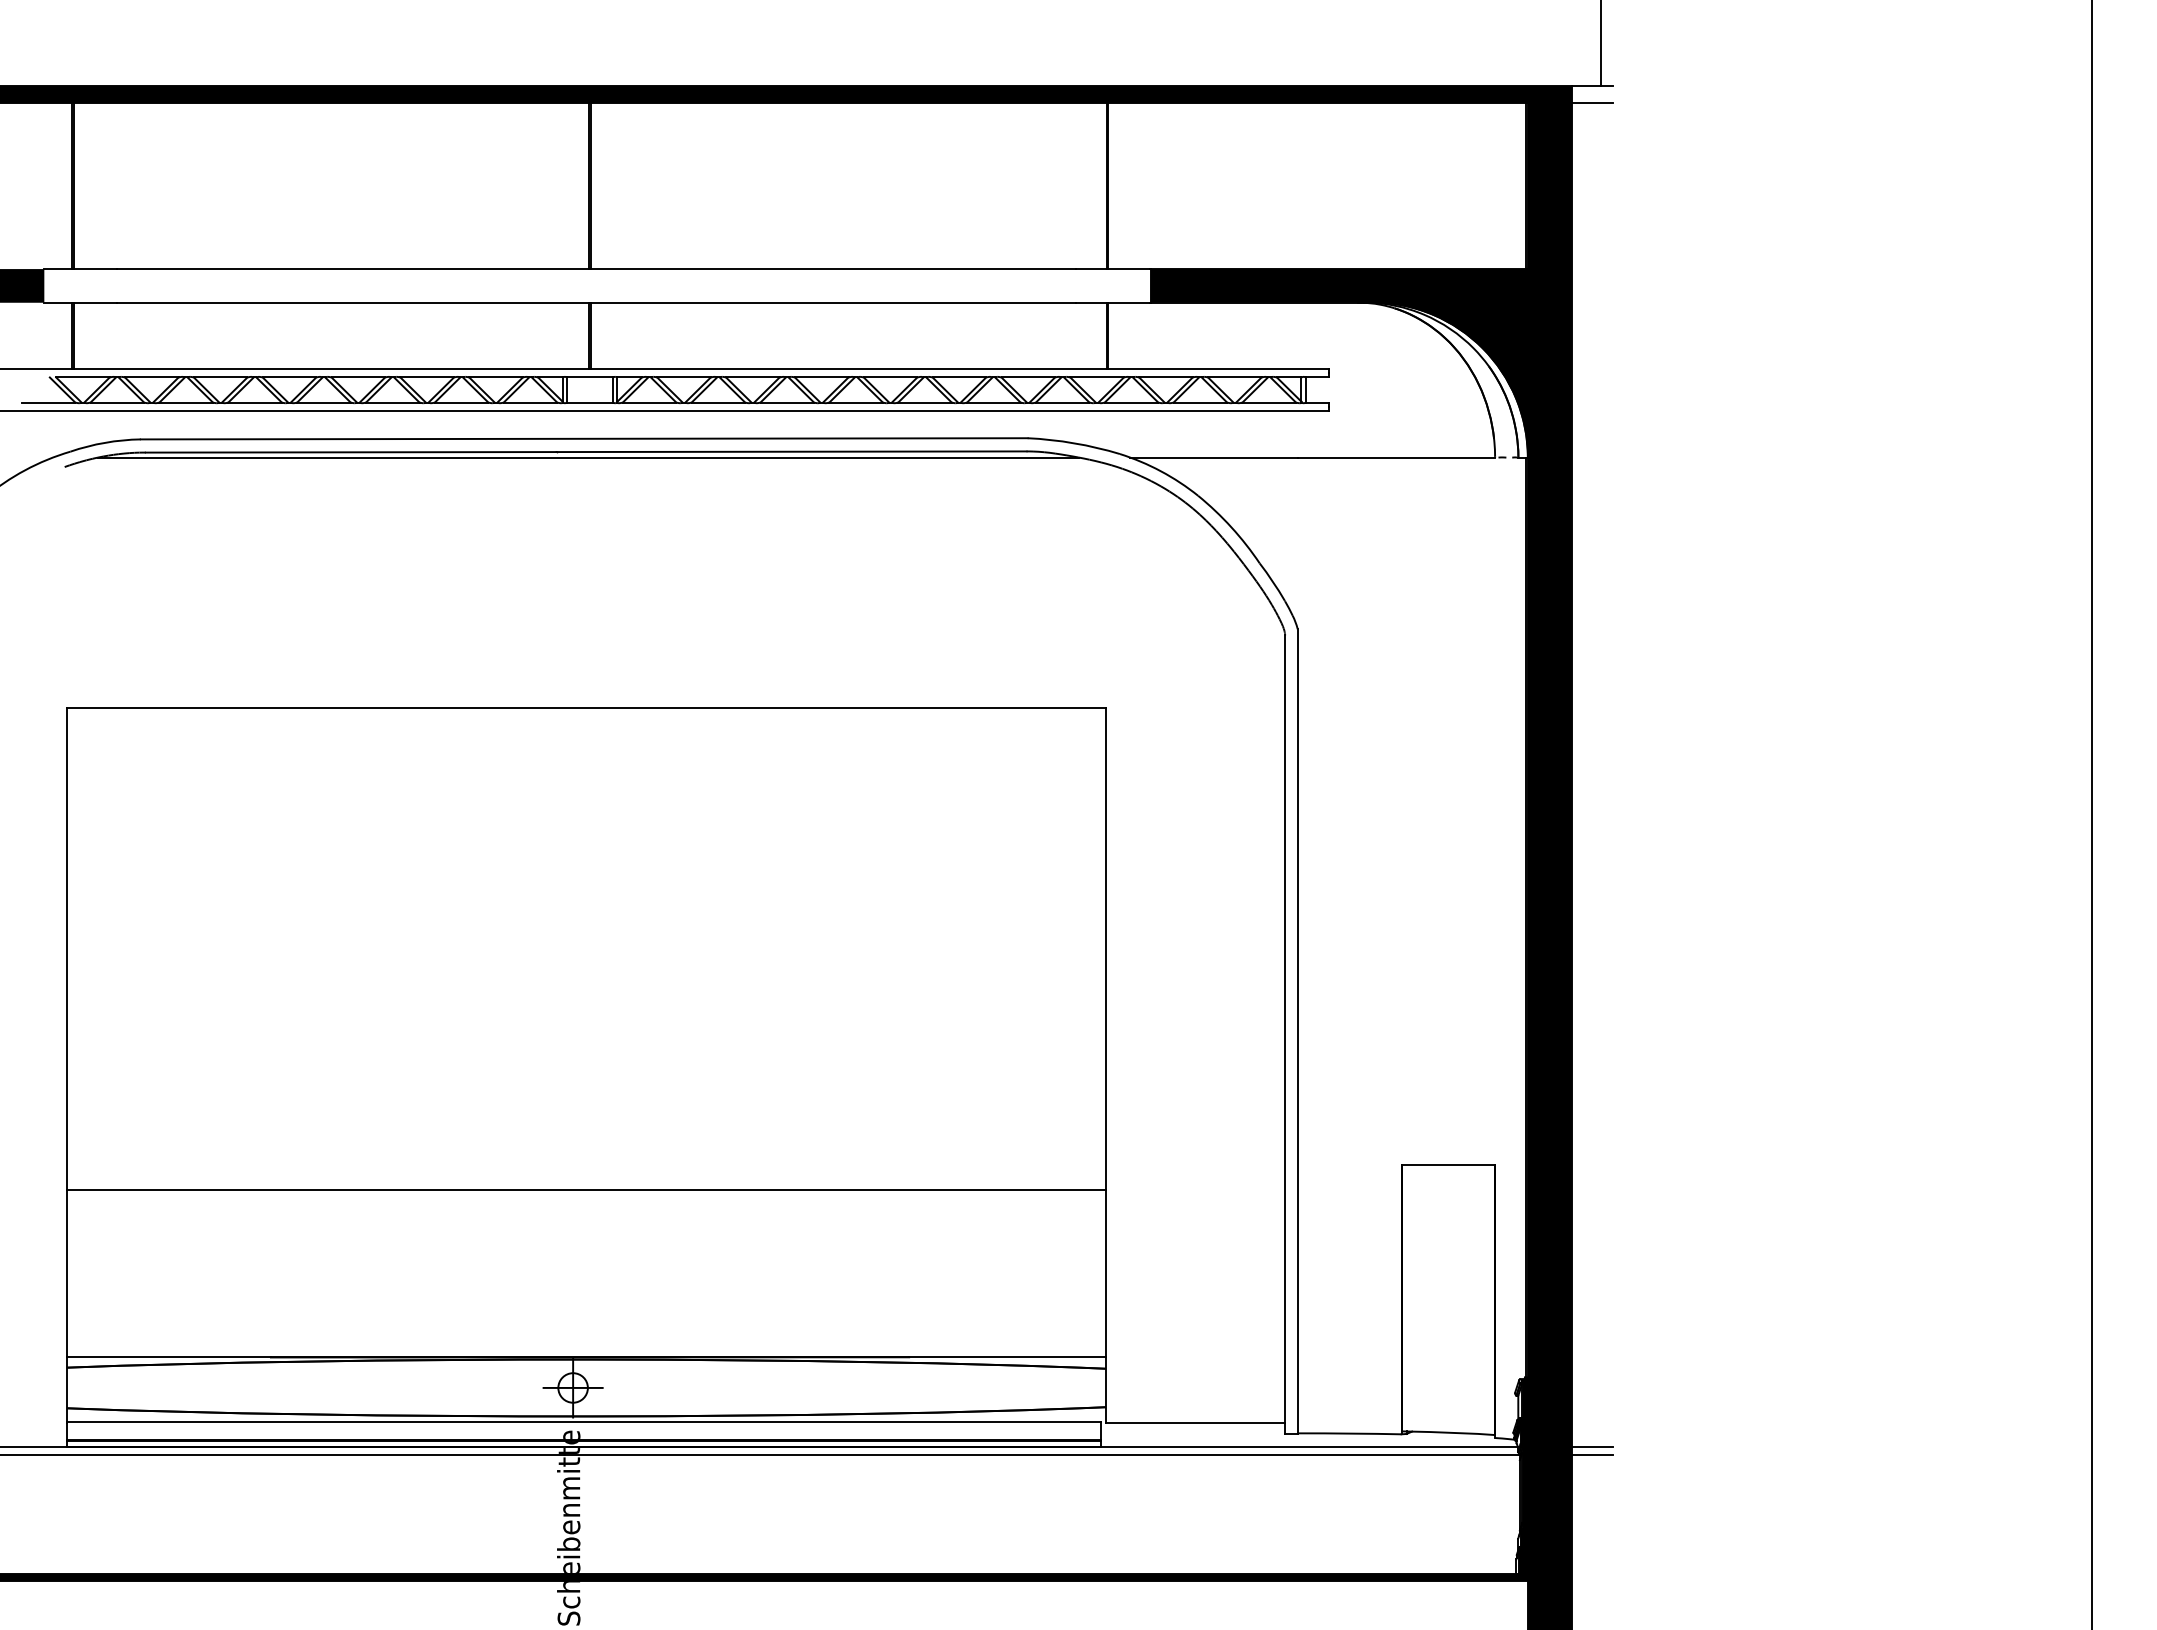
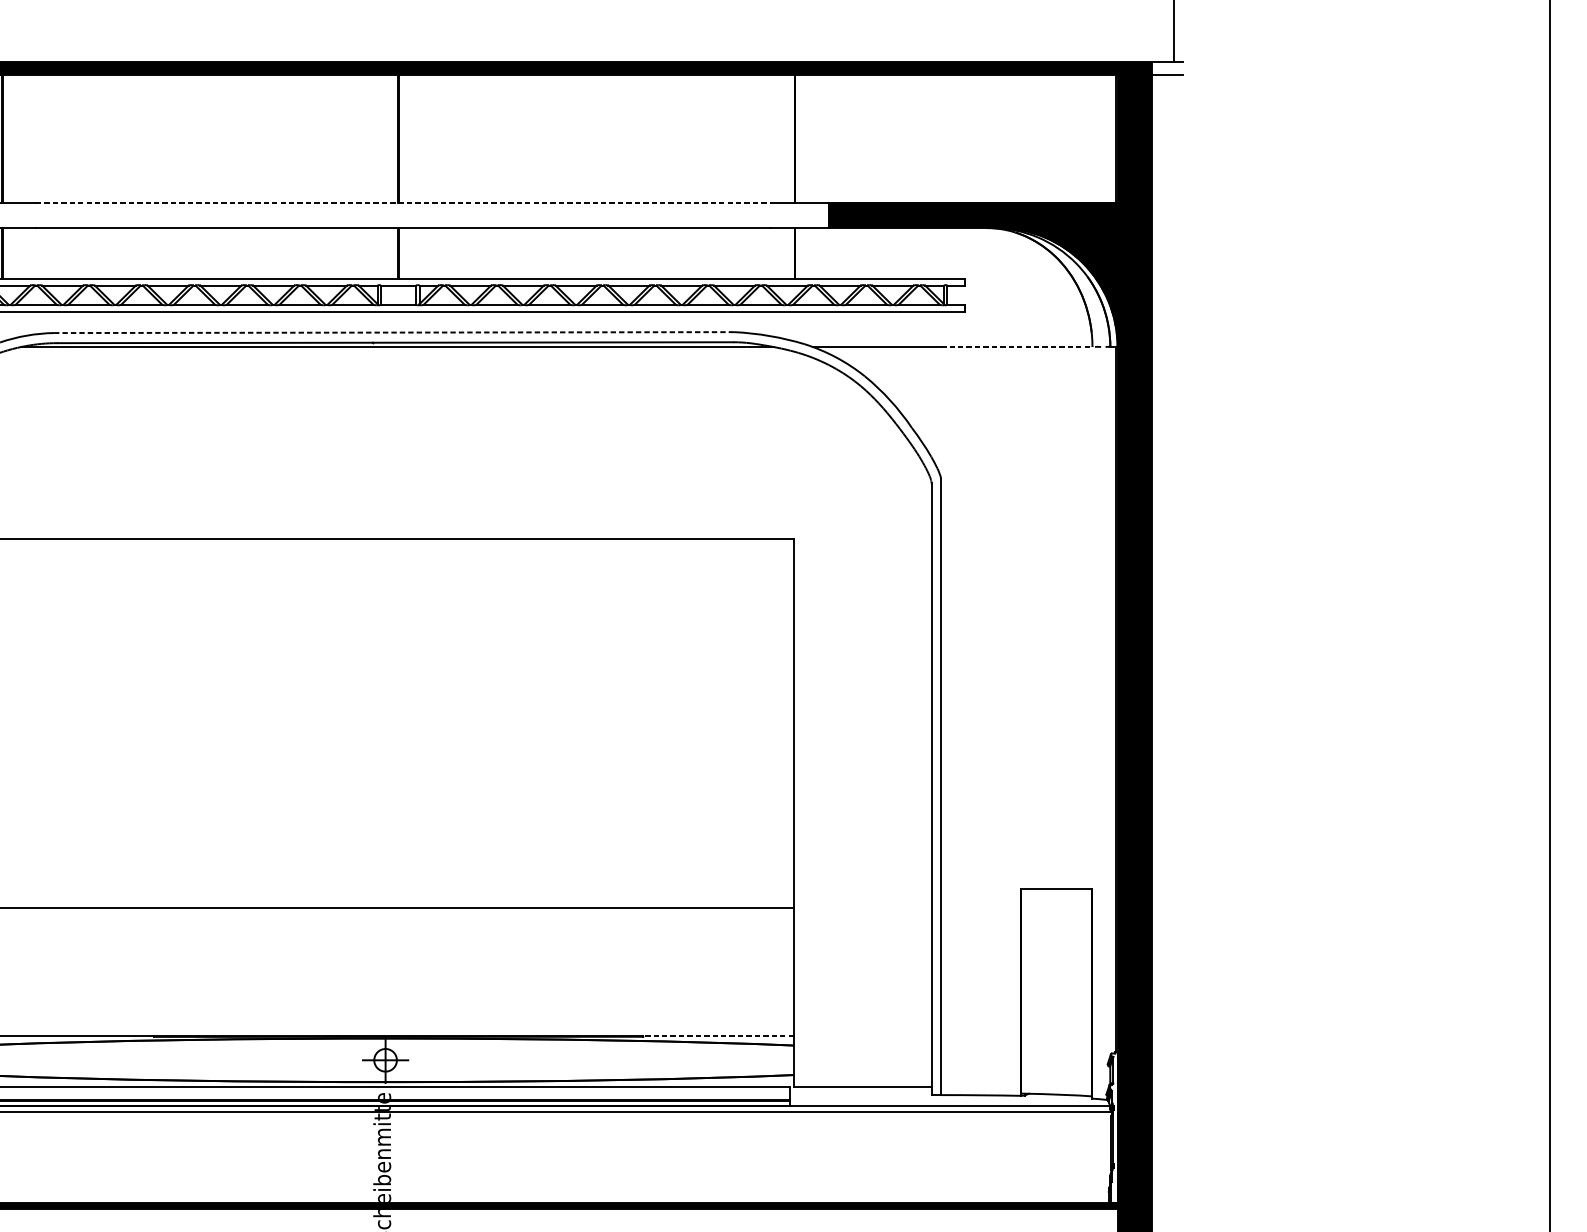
line: (597, 269) -> (404, 202), solid -> dashed
line: (583, 438) -> (393, 332), solid -> dashed
line: (1396, 457) -> (1016, 346), solid -> dashed
line: (1006, 1356) -> (717, 1036), solid -> dashed
line: (1592, 1447) -> (1167, 1105), removed
line: (1592, 1454) -> (1167, 1111), removed
fill: (1522, 1475) -> (1113, 1127), removed

